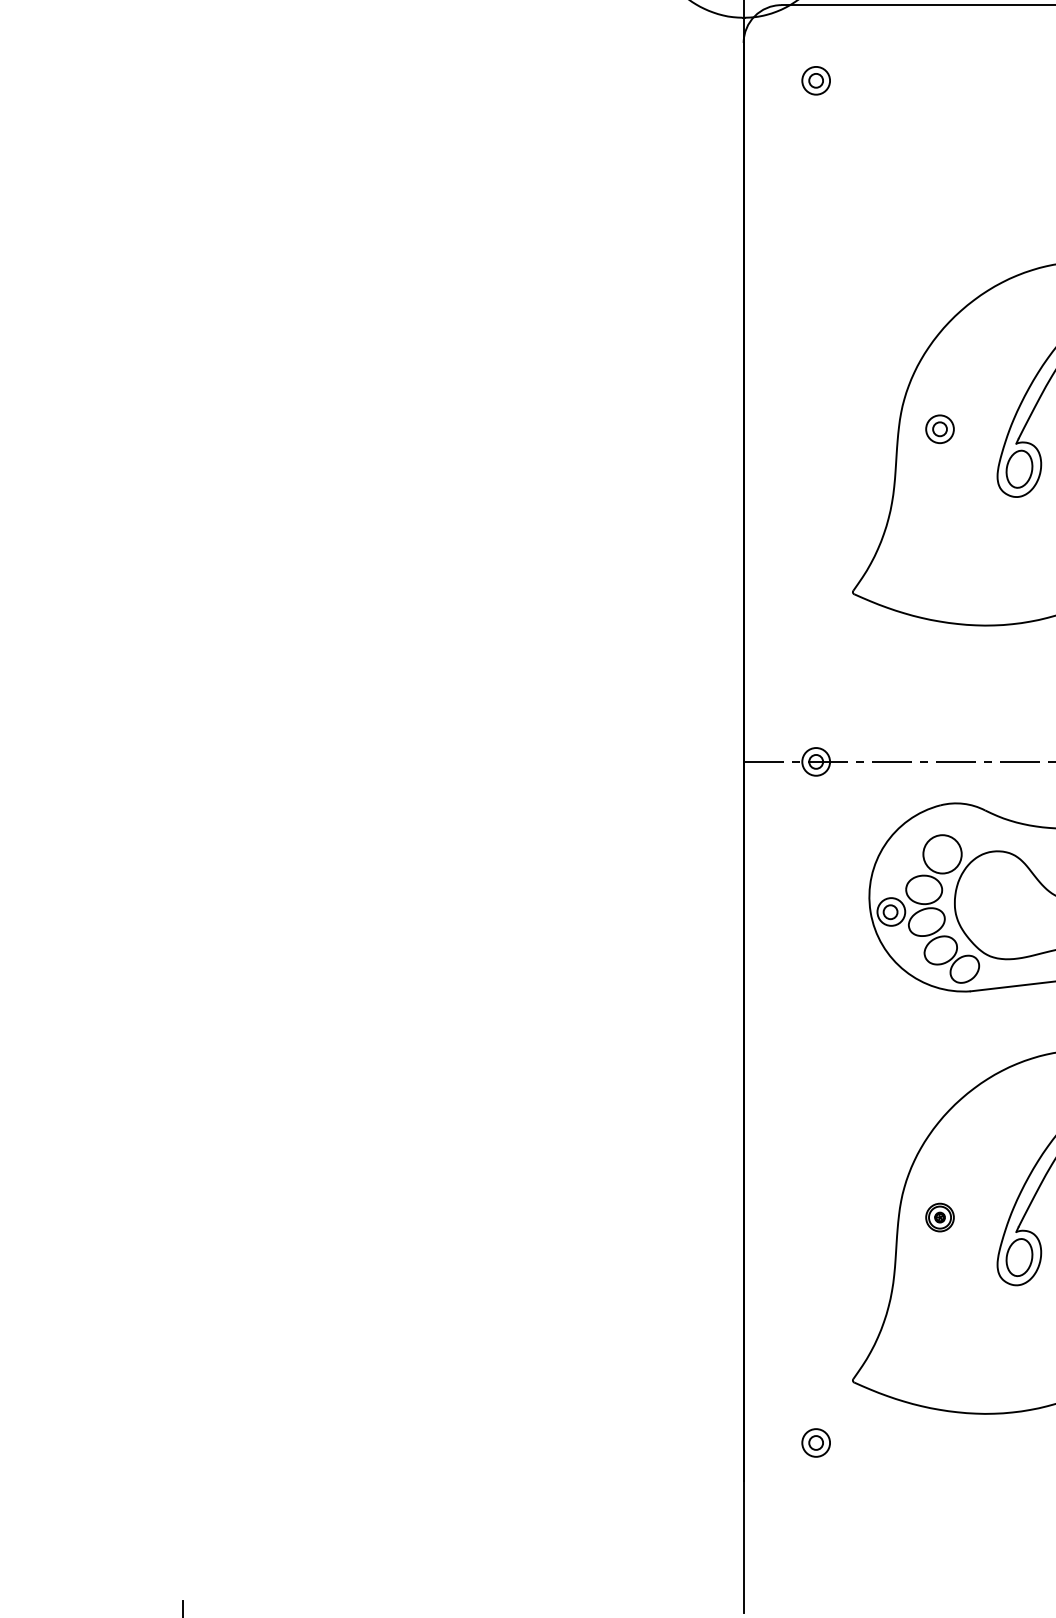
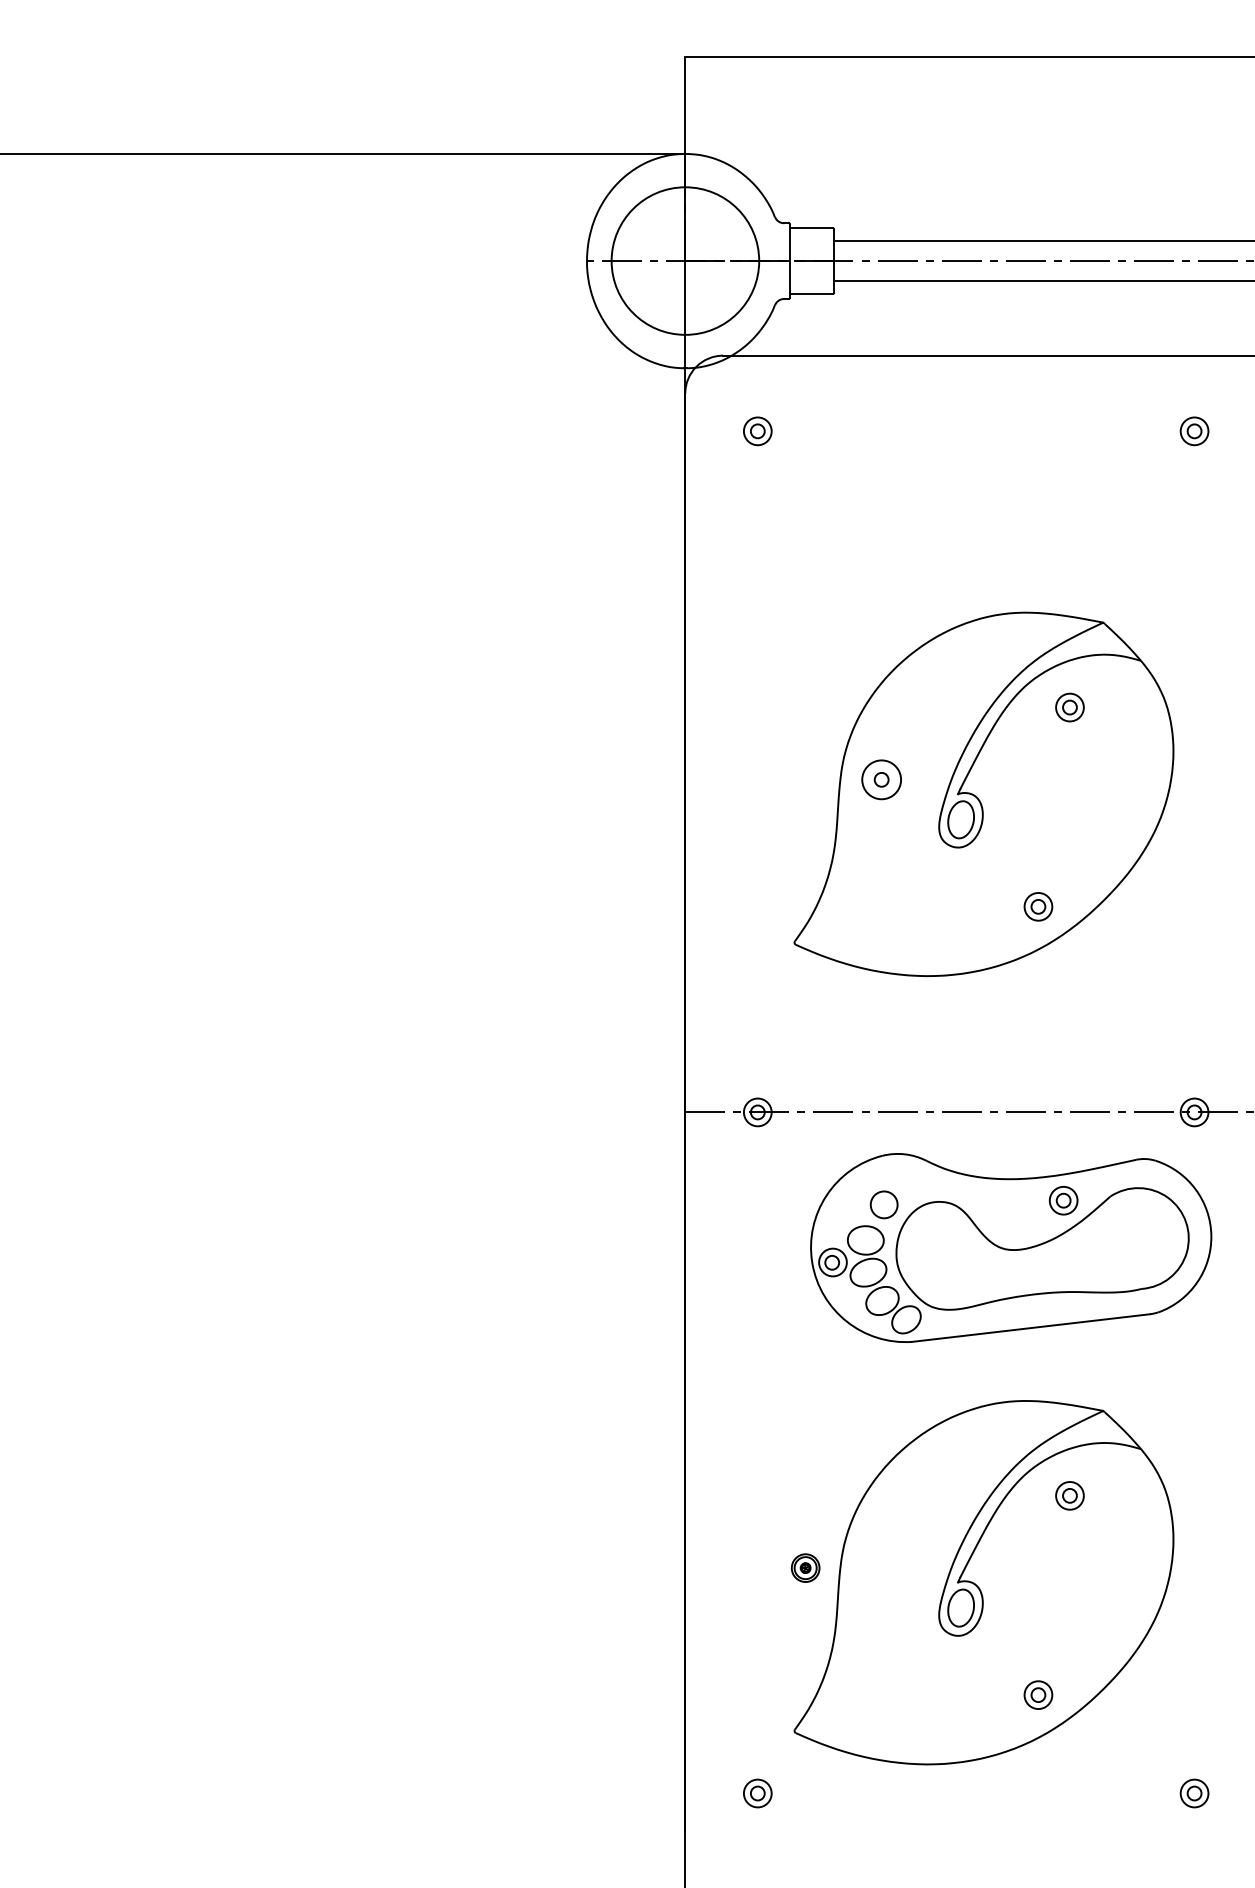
circle: (939, 428) -> (881, 779), size x1.4
circle: (942, 853) -> (884, 1204), size x0.7
part: (939, 1216) -> (805, 1567), moved

